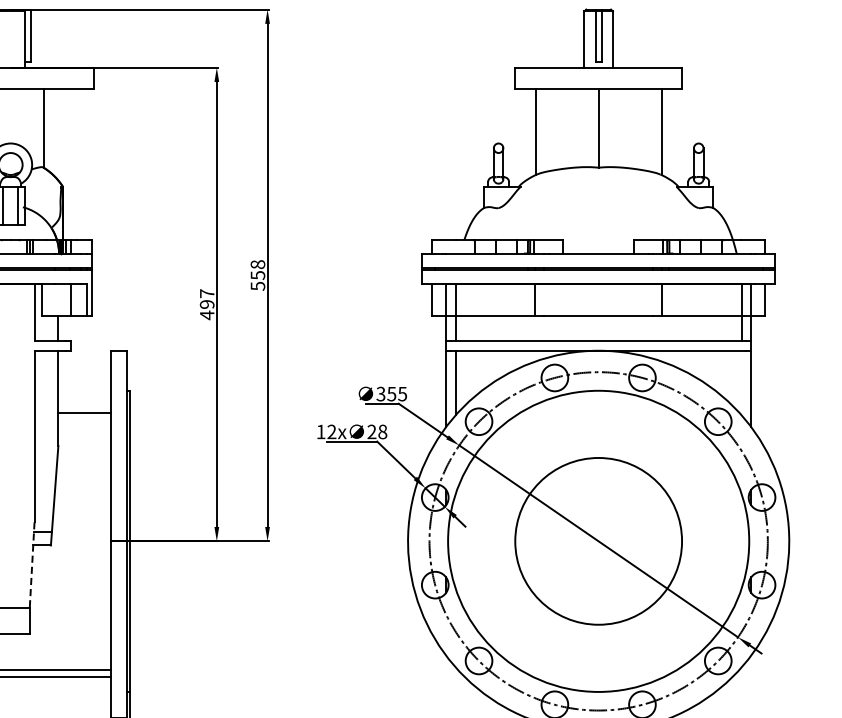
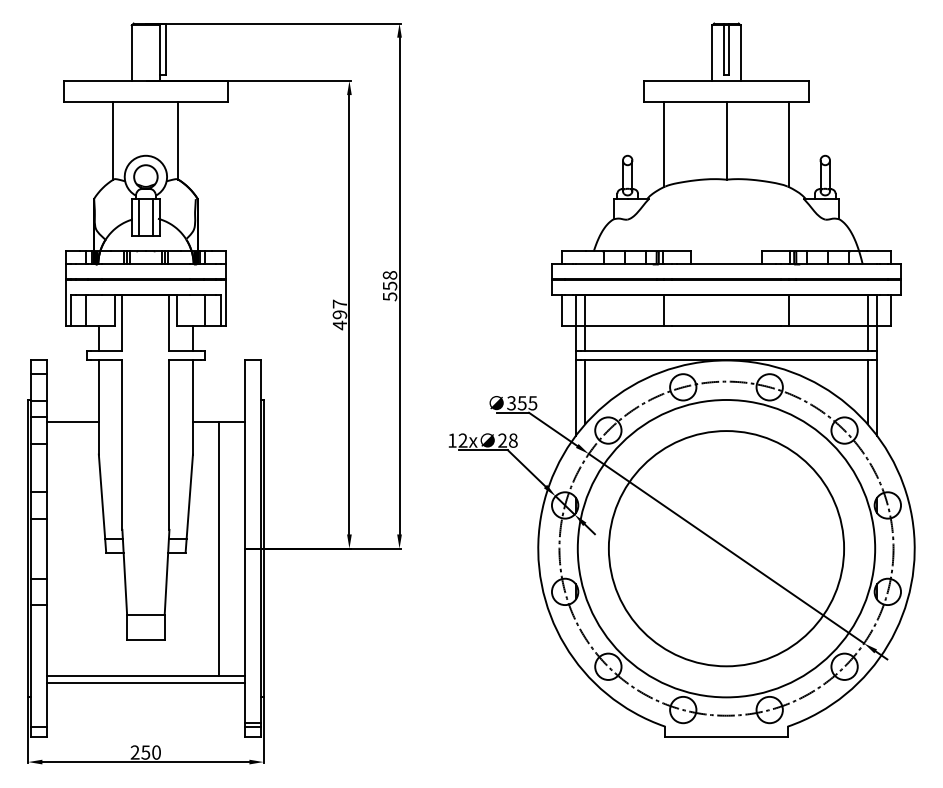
line: (741, 383) -> (867, 392), added
line: (84, 541) -> (218, 548), added
circle: (598, 541) -> (726, 548), size x1.43
line: (32, 565) -> (167, 572), dashed -> solid

